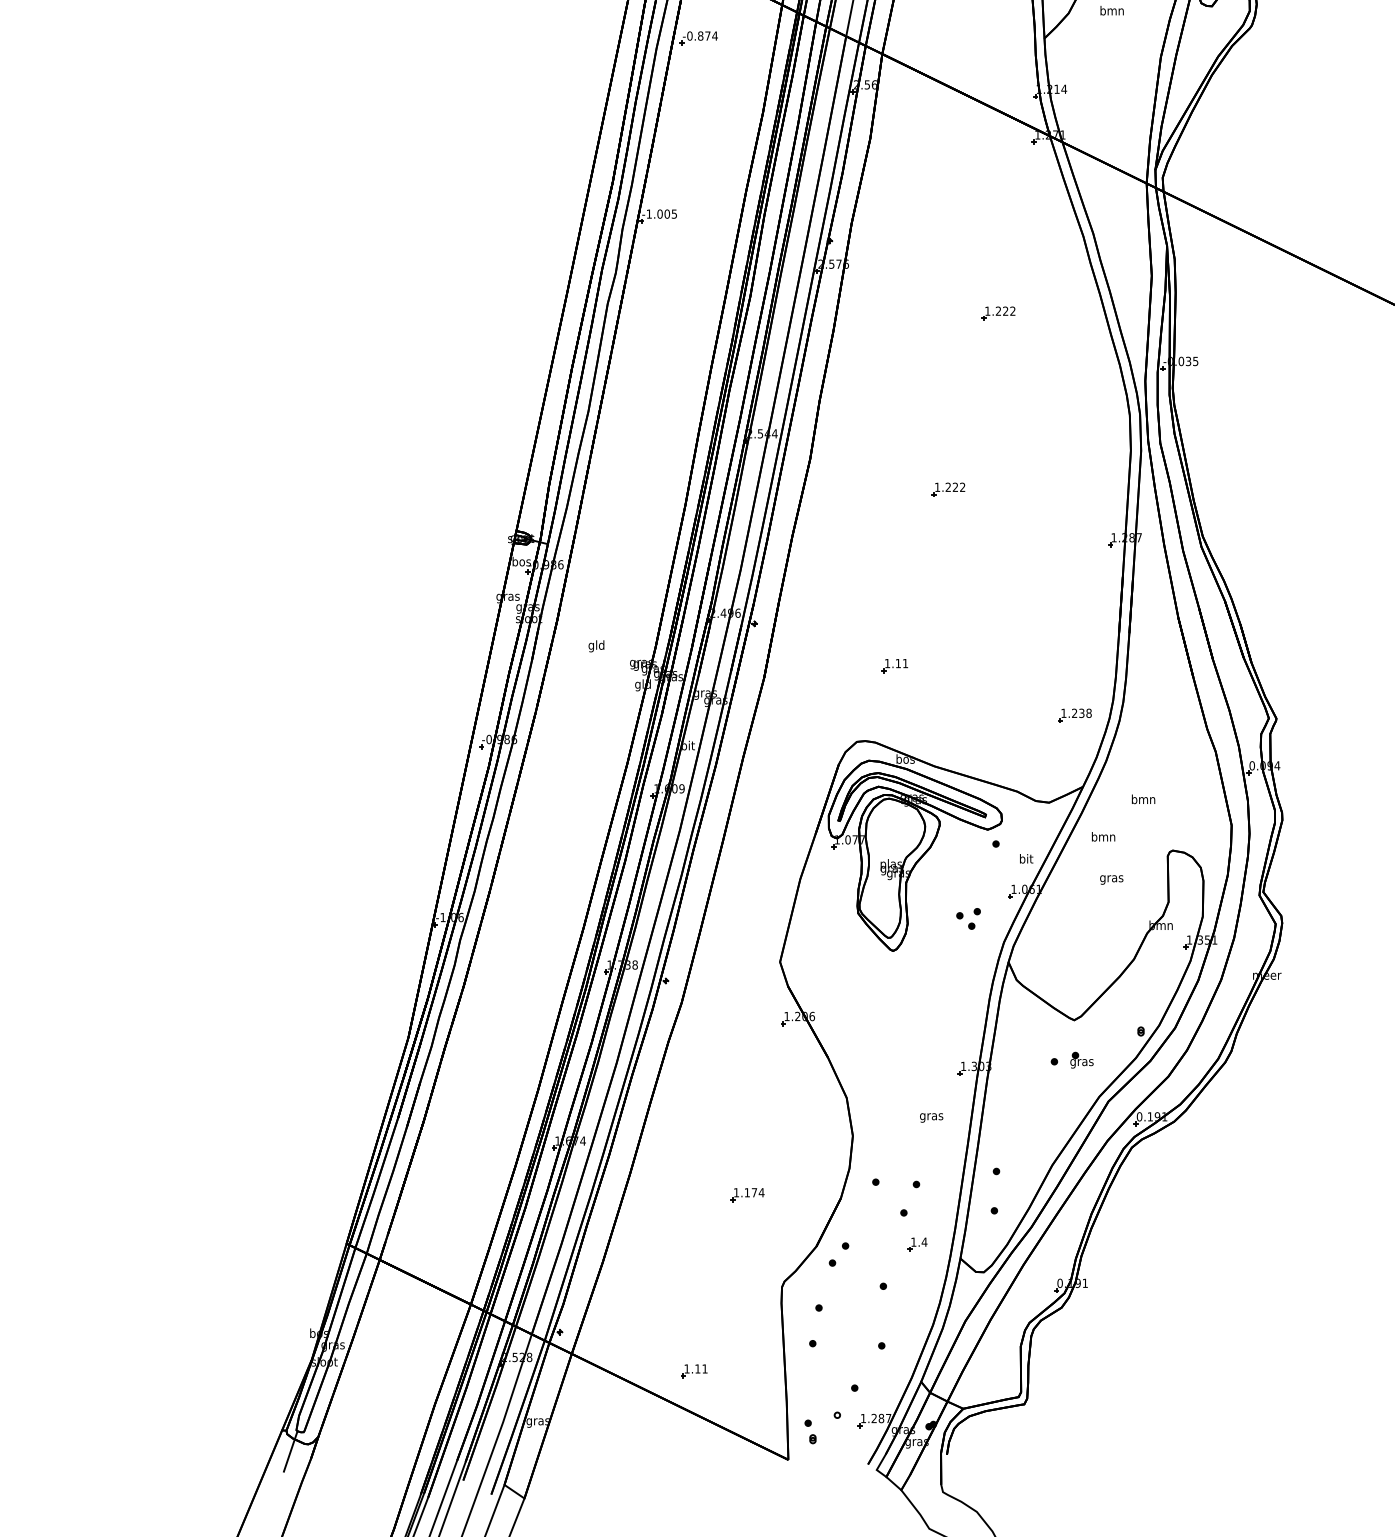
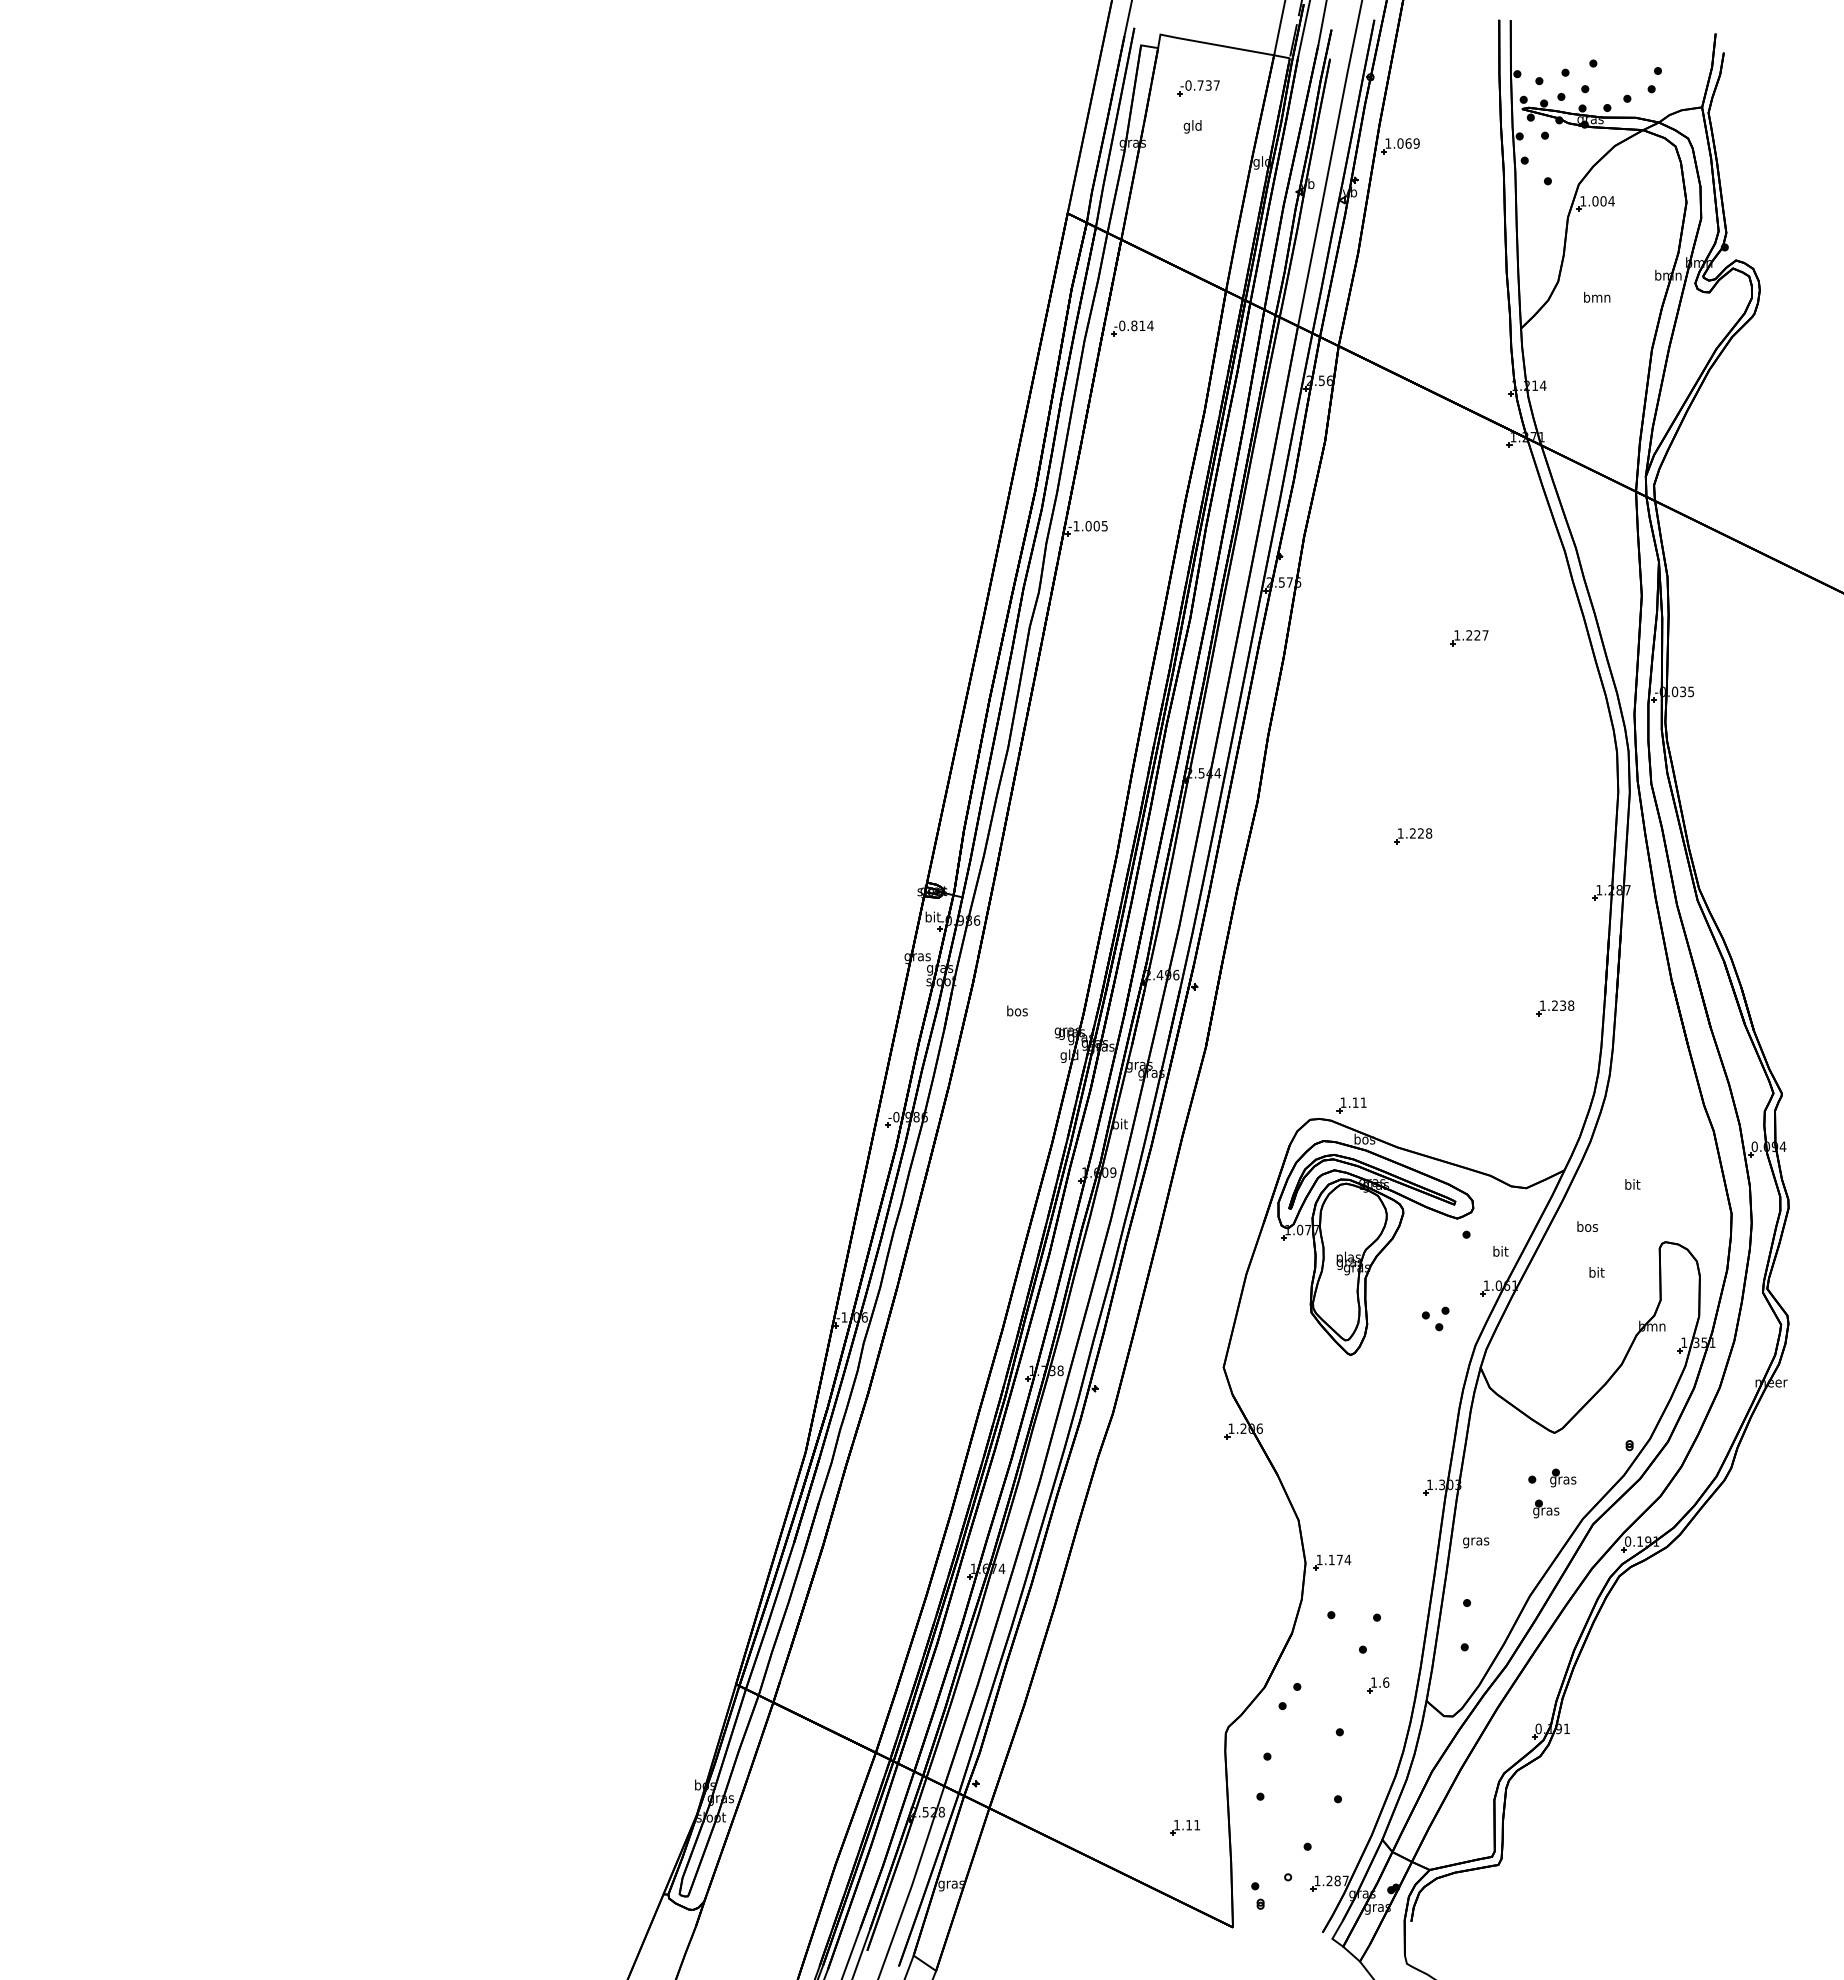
text: (707, 35) -> (1142, 325), -0.874 -> -0.814
text: (1012, 311) -> (1485, 635), 1.222 -> 1.227
text: (963, 487) -> (1429, 833), 1.222 -> 1.228
text: (521, 561) -> (932, 916), bos -> bit
text: (596, 646) -> (1017, 1012), gld -> bos
part: (894, 666) -> (1351, 1105), moved
part: (1075, 715) -> (1555, 1008), moved
text: (1143, 799) -> (1632, 1184), bmn -> bit
text: (1103, 836) -> (1587, 1226), bmn -> bos
text: (1111, 878) -> (1596, 1273), gras -> bit
part: (1067, 1087) -> (1546, 1508), added
text: (931, 1117) -> (1476, 1542), moved
part: (747, 1194) -> (1332, 1562), moved
text: (923, 1242) -> (1385, 1682), 1.4 -> 1.6
part: (693, 1371) -> (1184, 1827), moved
line: (290, 1451) -> (672, 1917), removed

